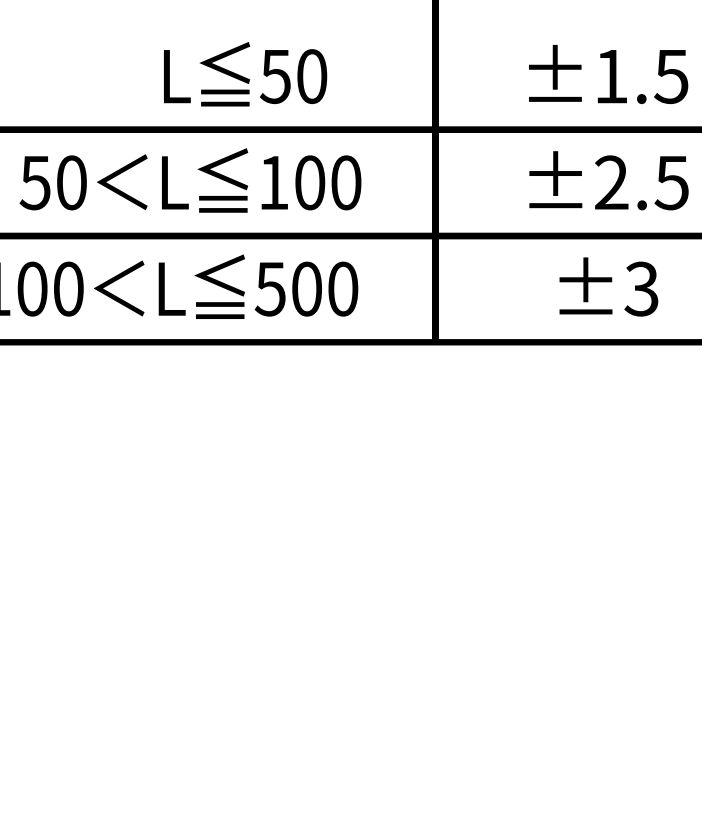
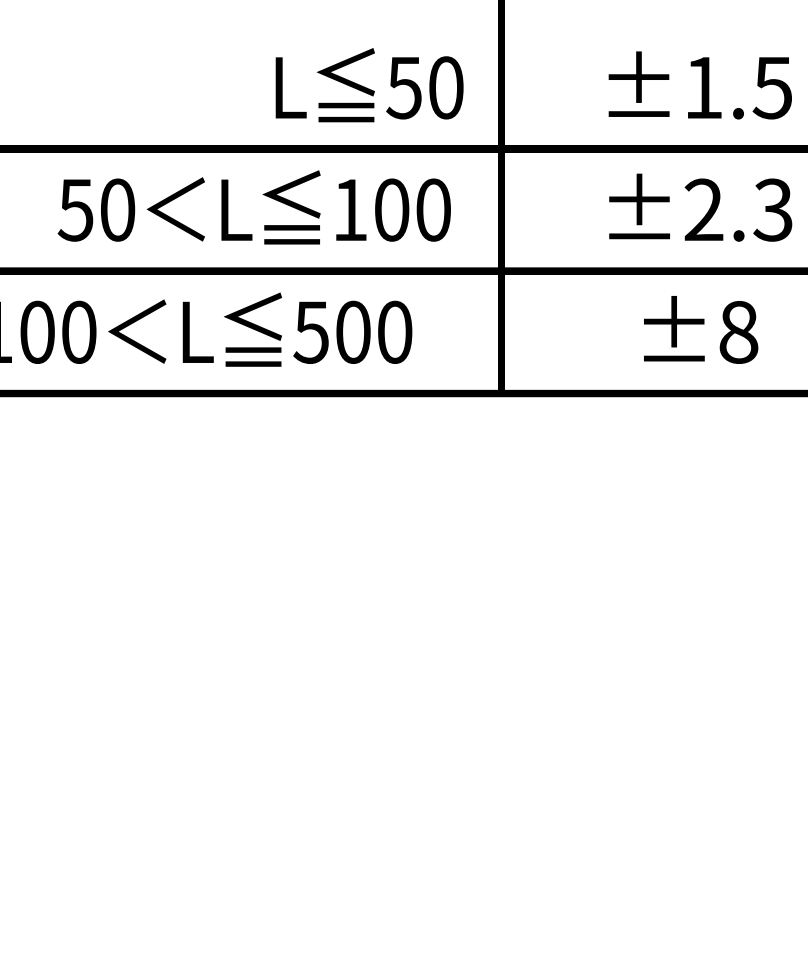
text: (245, 74) -> (369, 85), moved
text: (189, 180) -> (253, 207), moved
text: (671, 182) -> (772, 209), ±2.5 -> ±2.3
text: (641, 288) -> (738, 331), ±3 -> ±8

